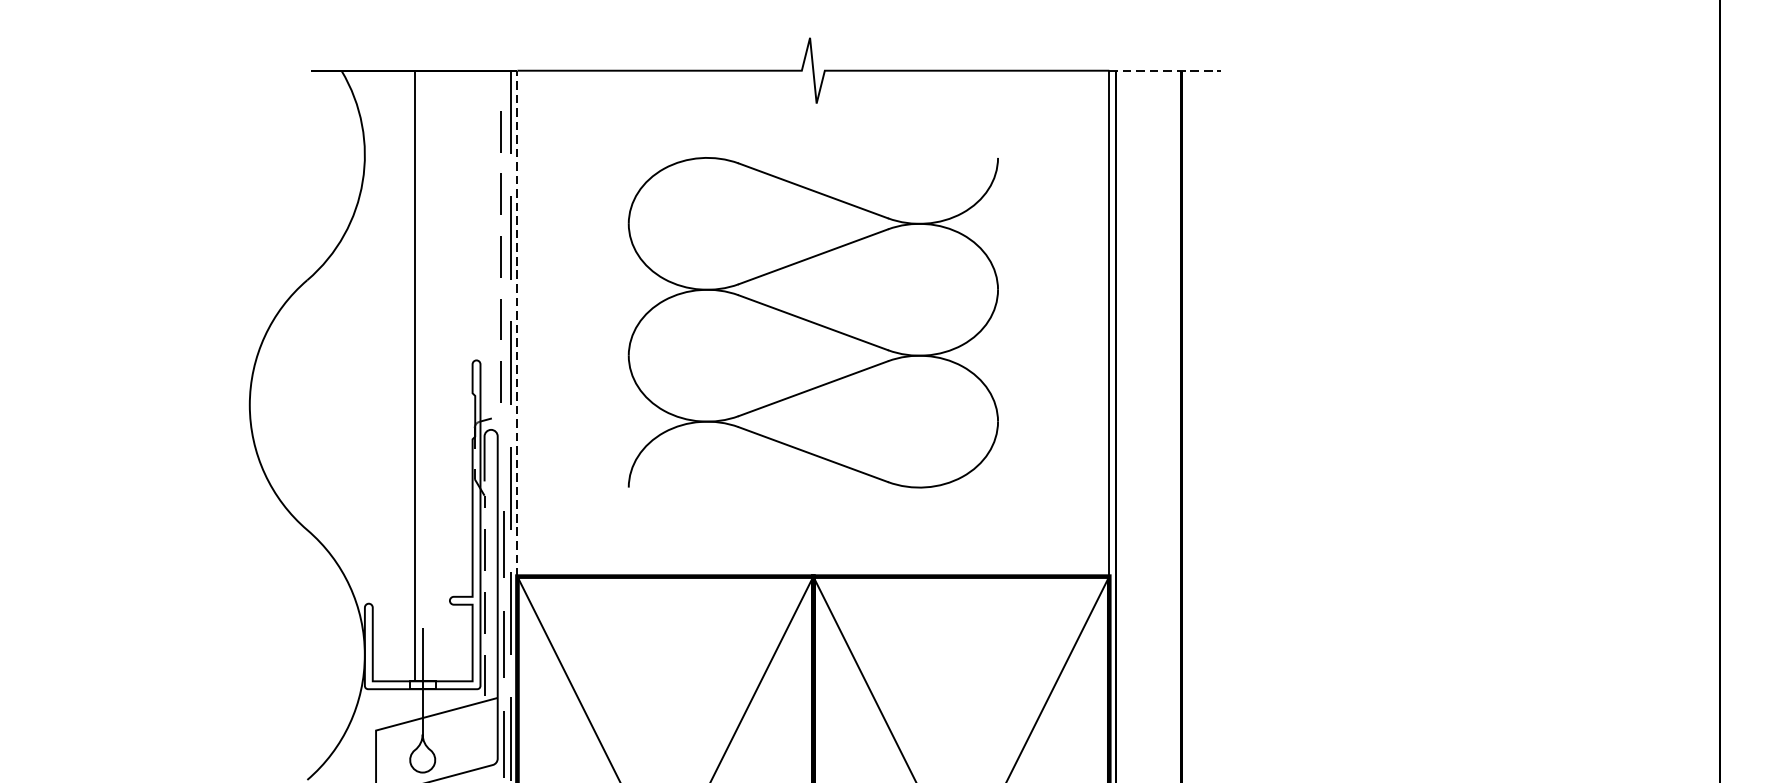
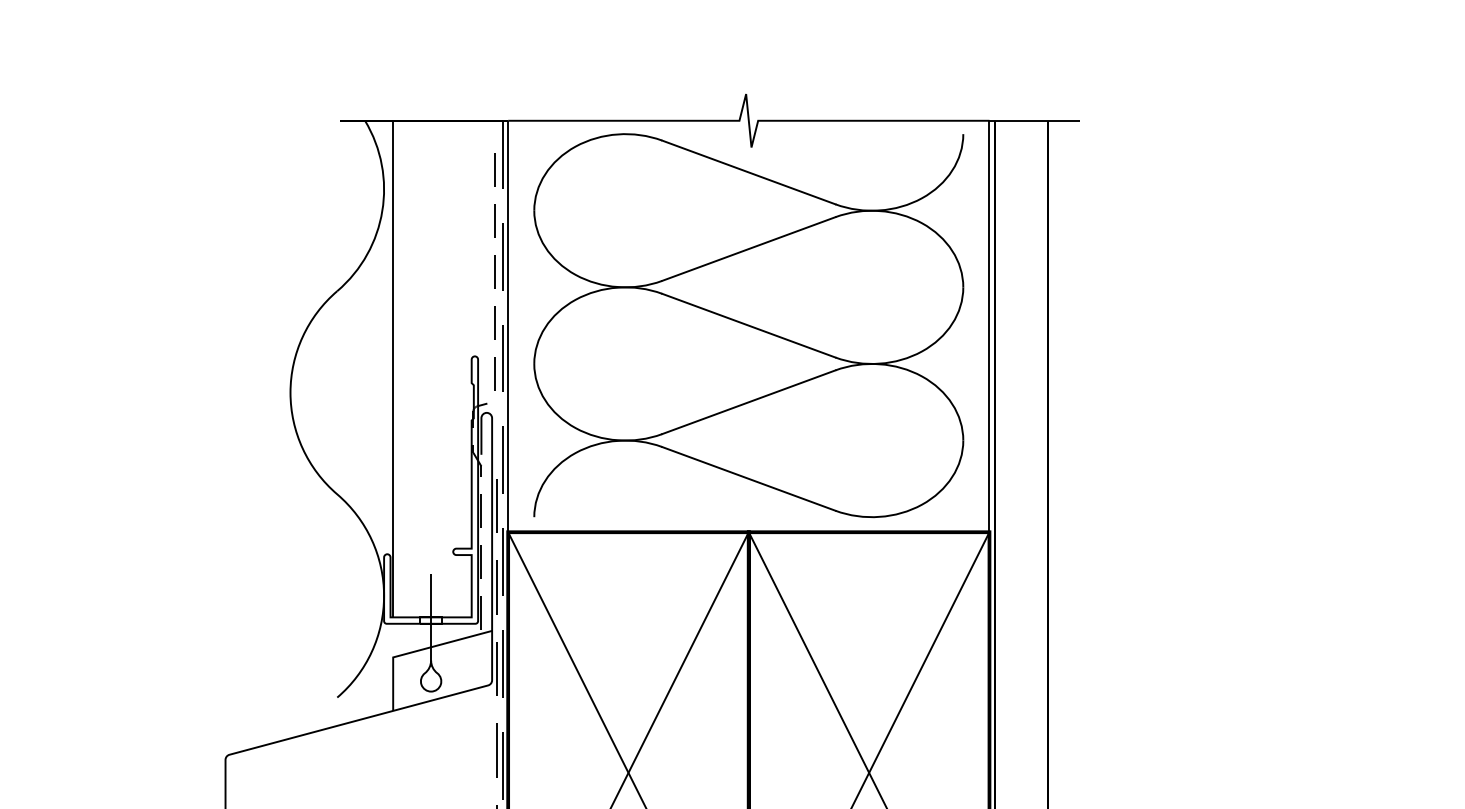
line: (1165, 70) -> (1035, 120), dashed -> solid
part: (812, 322) -> (748, 325), size x1.43
line: (517, 323) -> (508, 326), dashed -> solid
line: (415, 375) -> (393, 368), moved

